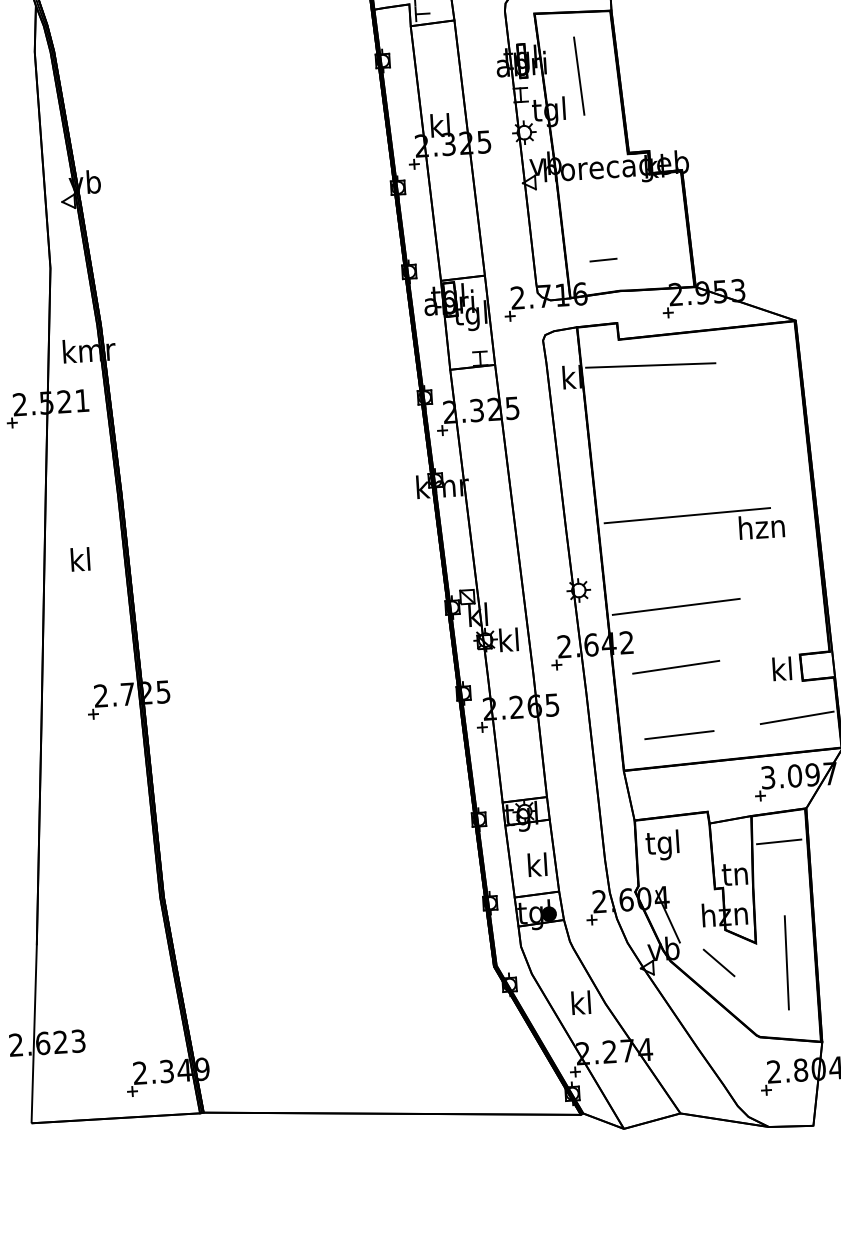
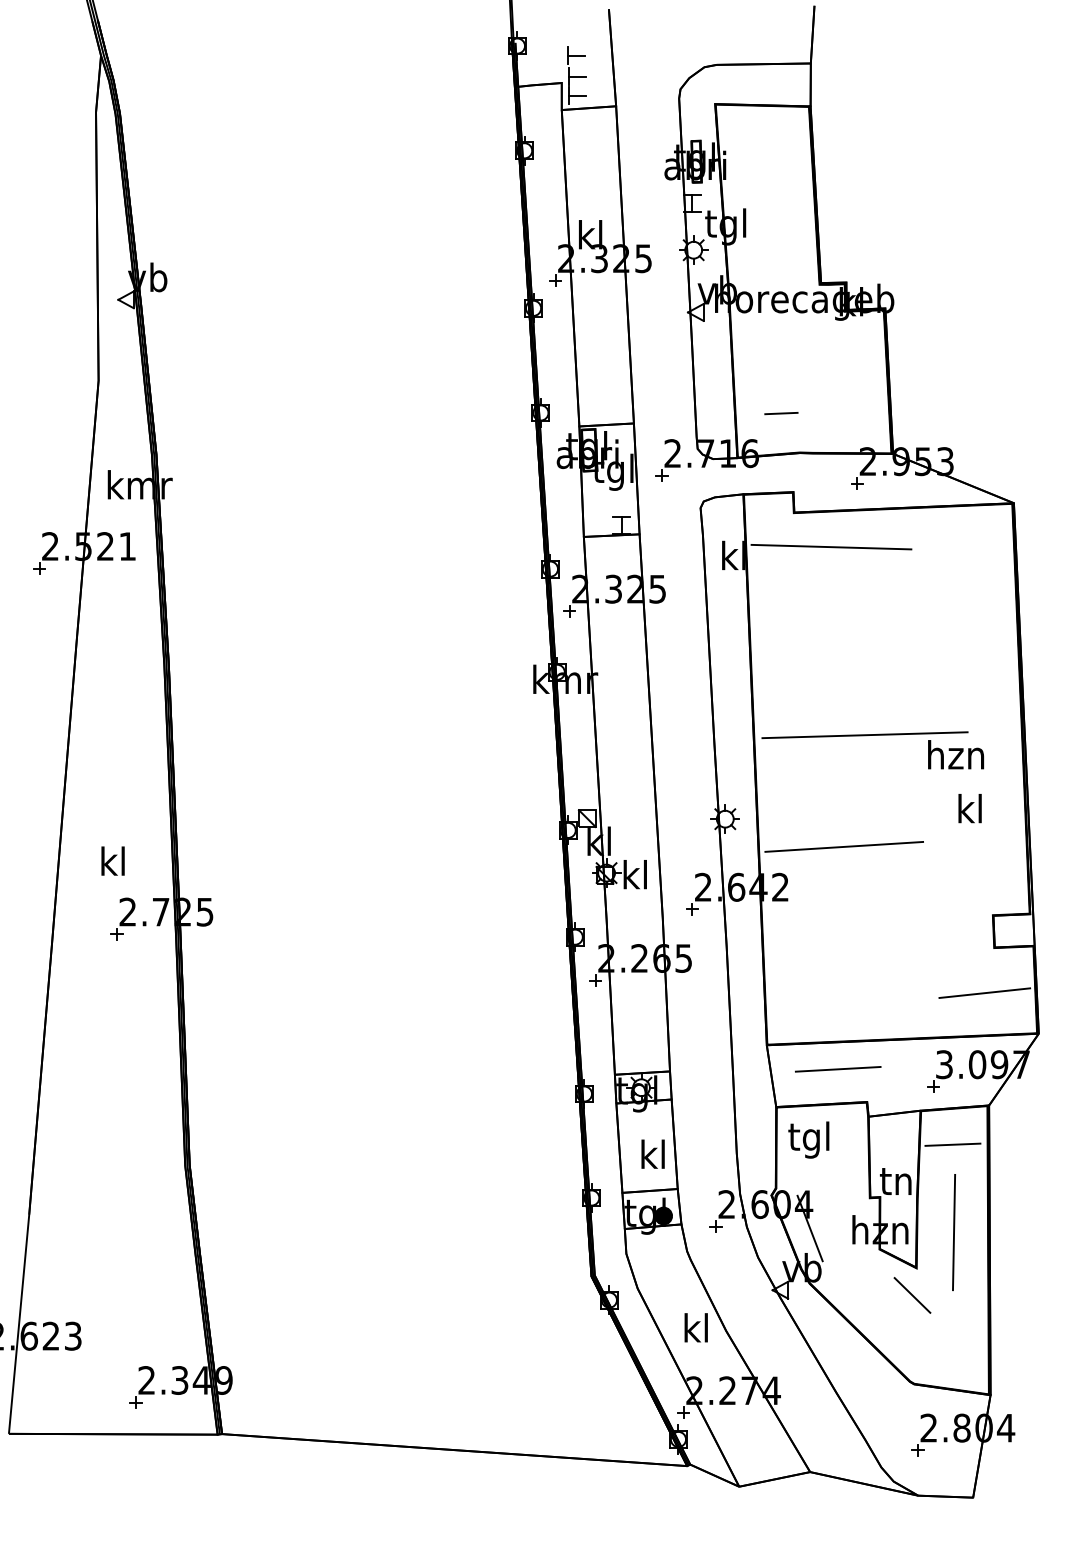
line: (579, 75) -> (765, 184), removed
text: (80, 558) -> (112, 860), moved
line: (675, 666) -> (838, 920), removed
text: (781, 668) -> (969, 808), moved
line: (679, 735) -> (838, 1069), moved
line: (786, 962) -> (953, 1232), moved
line: (719, 963) -> (912, 1295), moved

